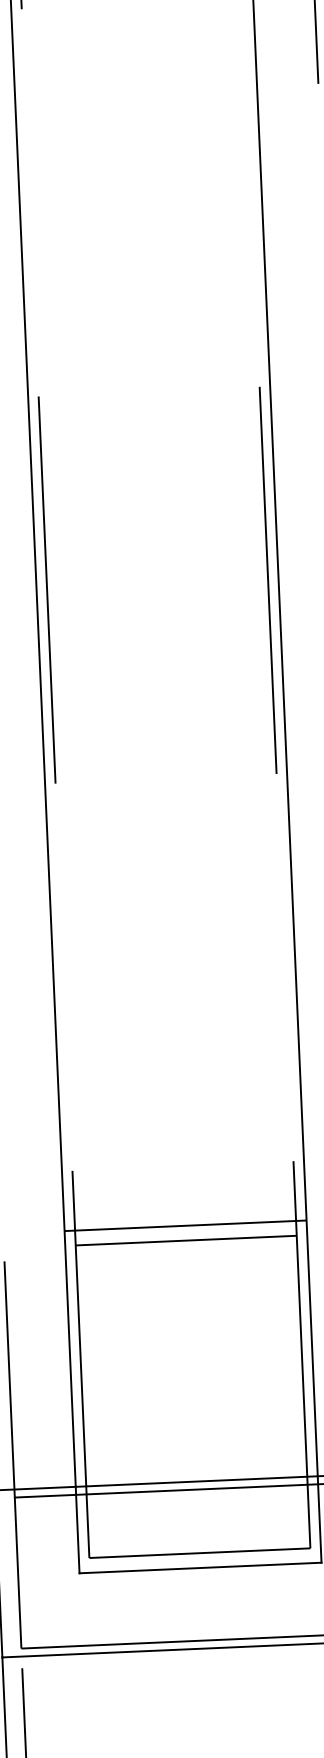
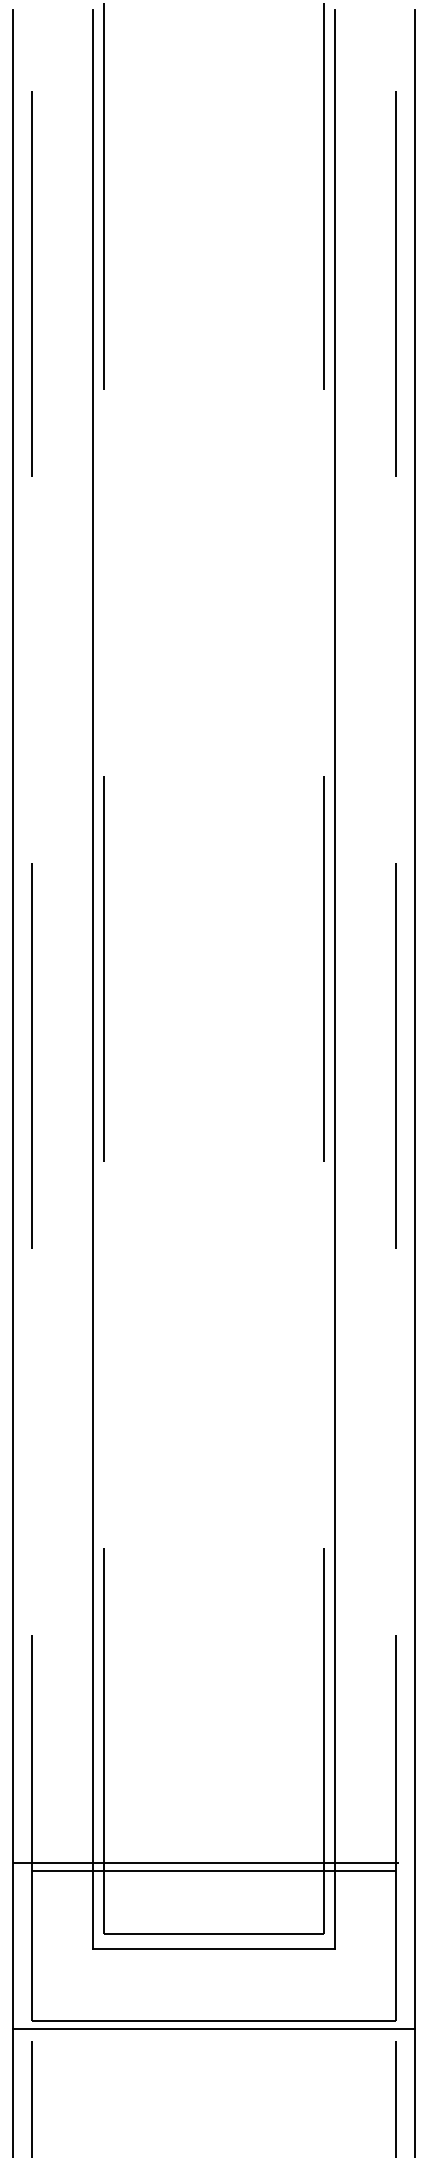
line: (185, 1225) -> (213, 1607), removed
line: (185, 1240) -> (213, 1622), removed

